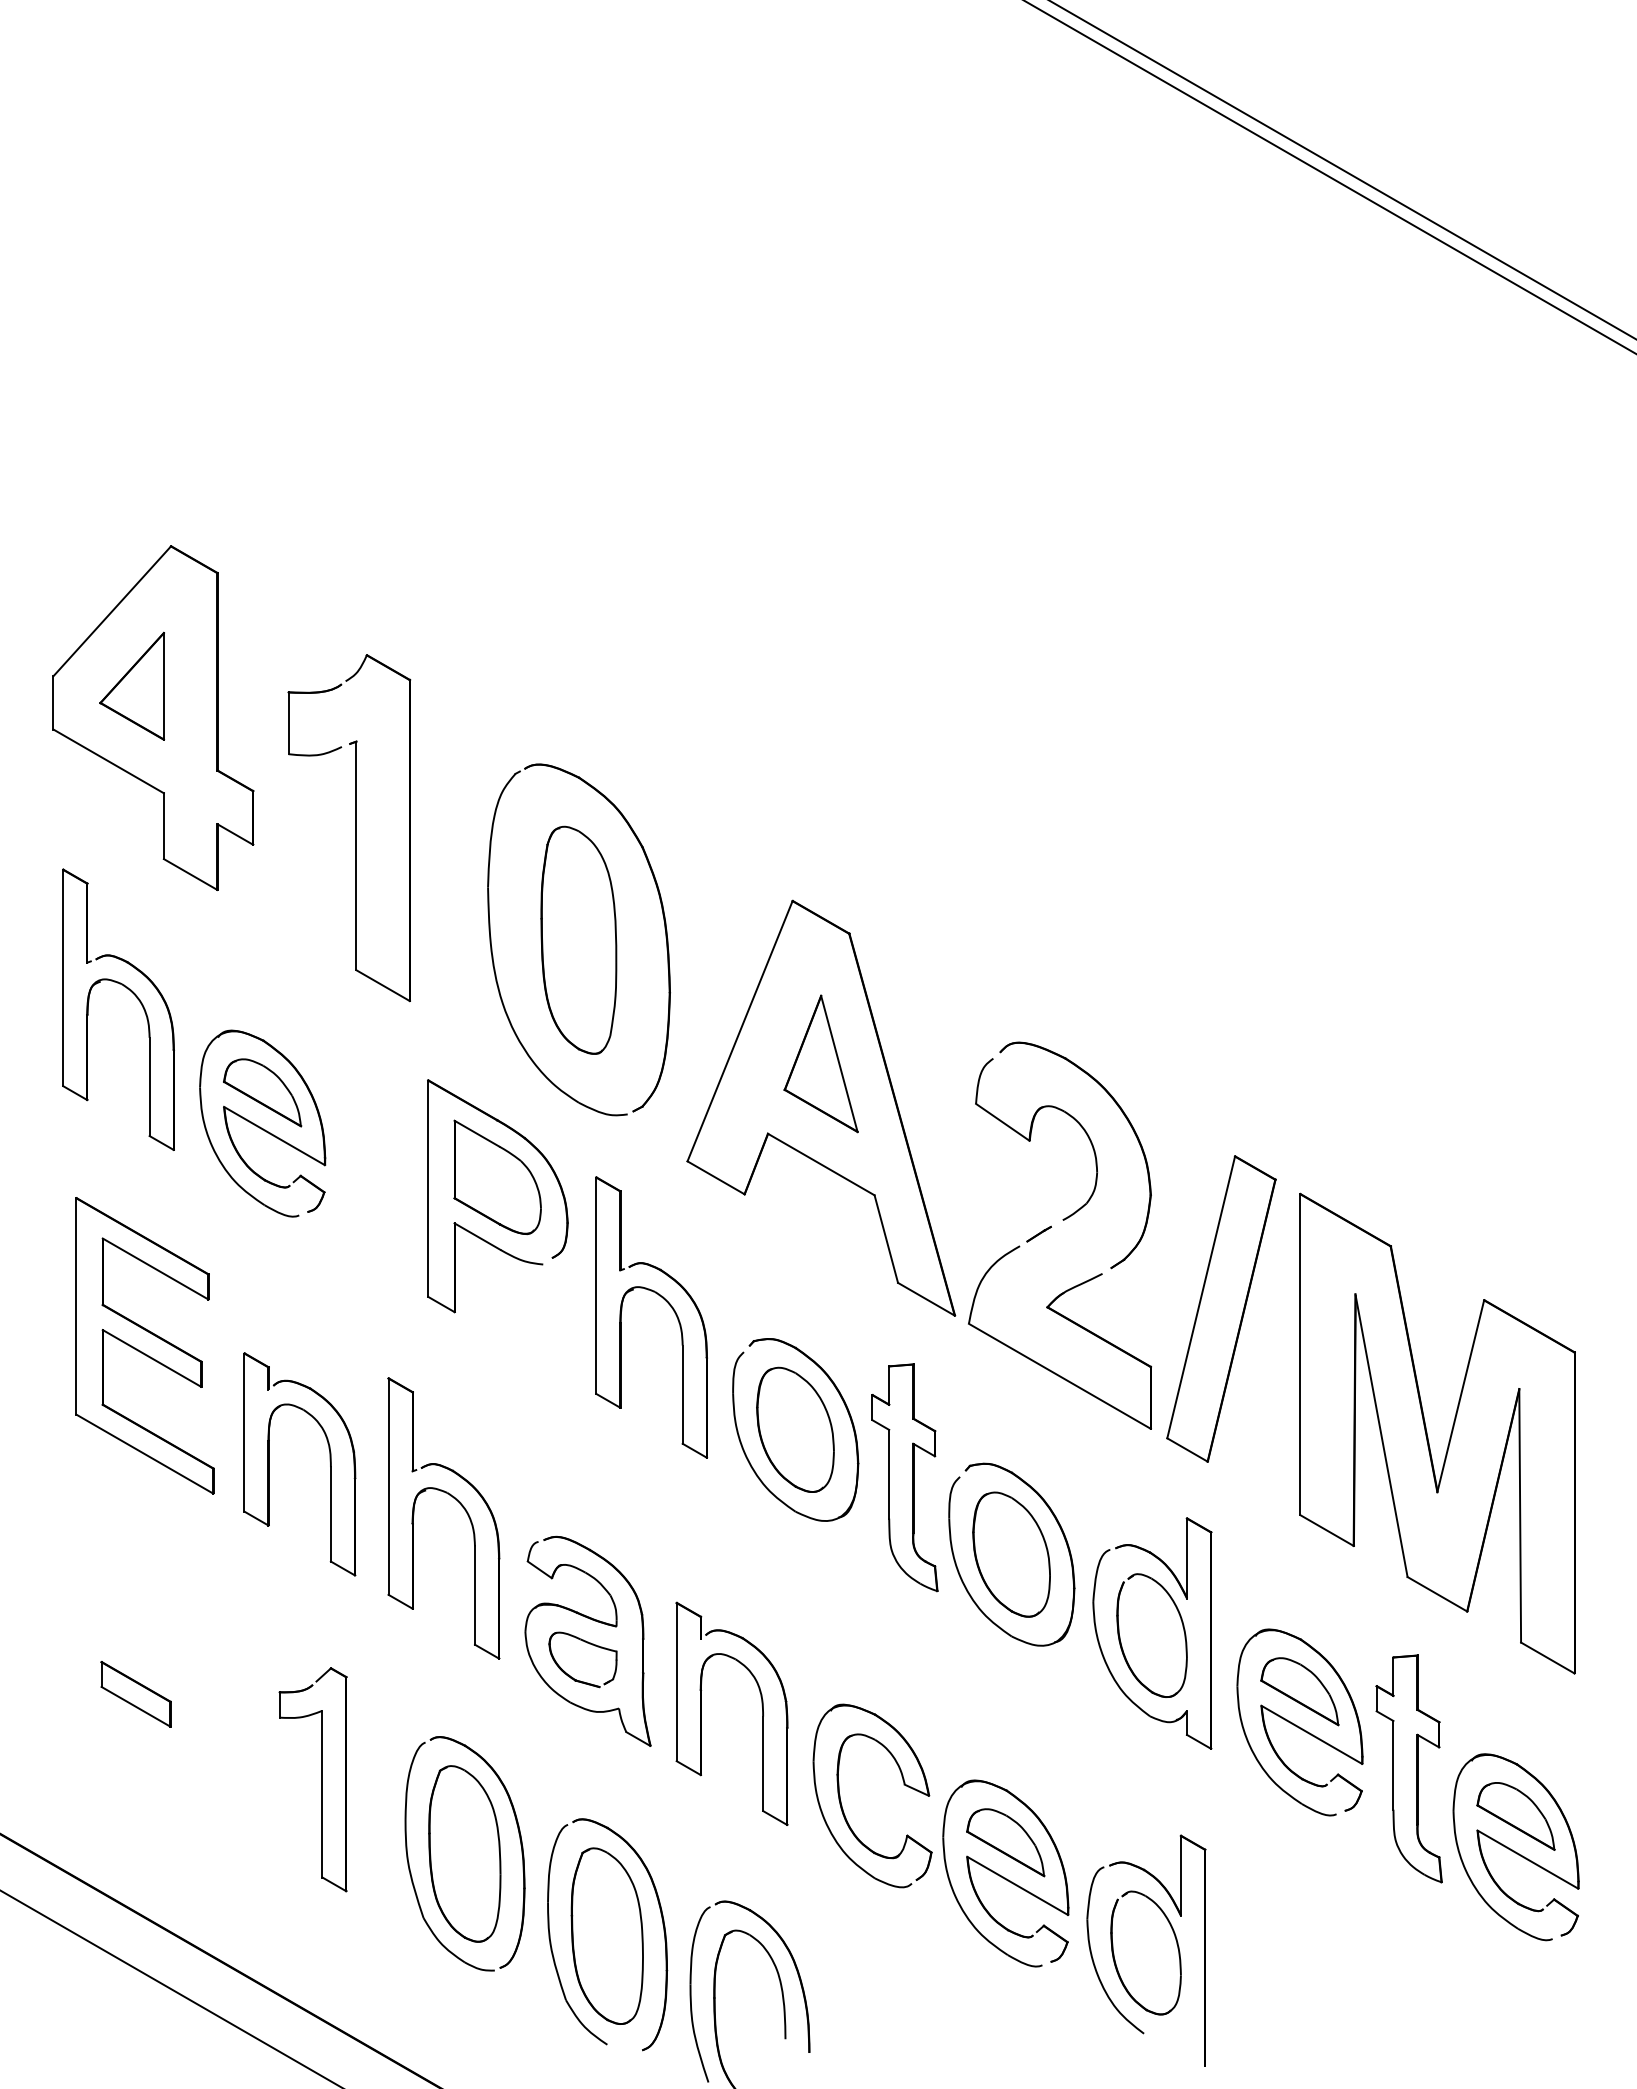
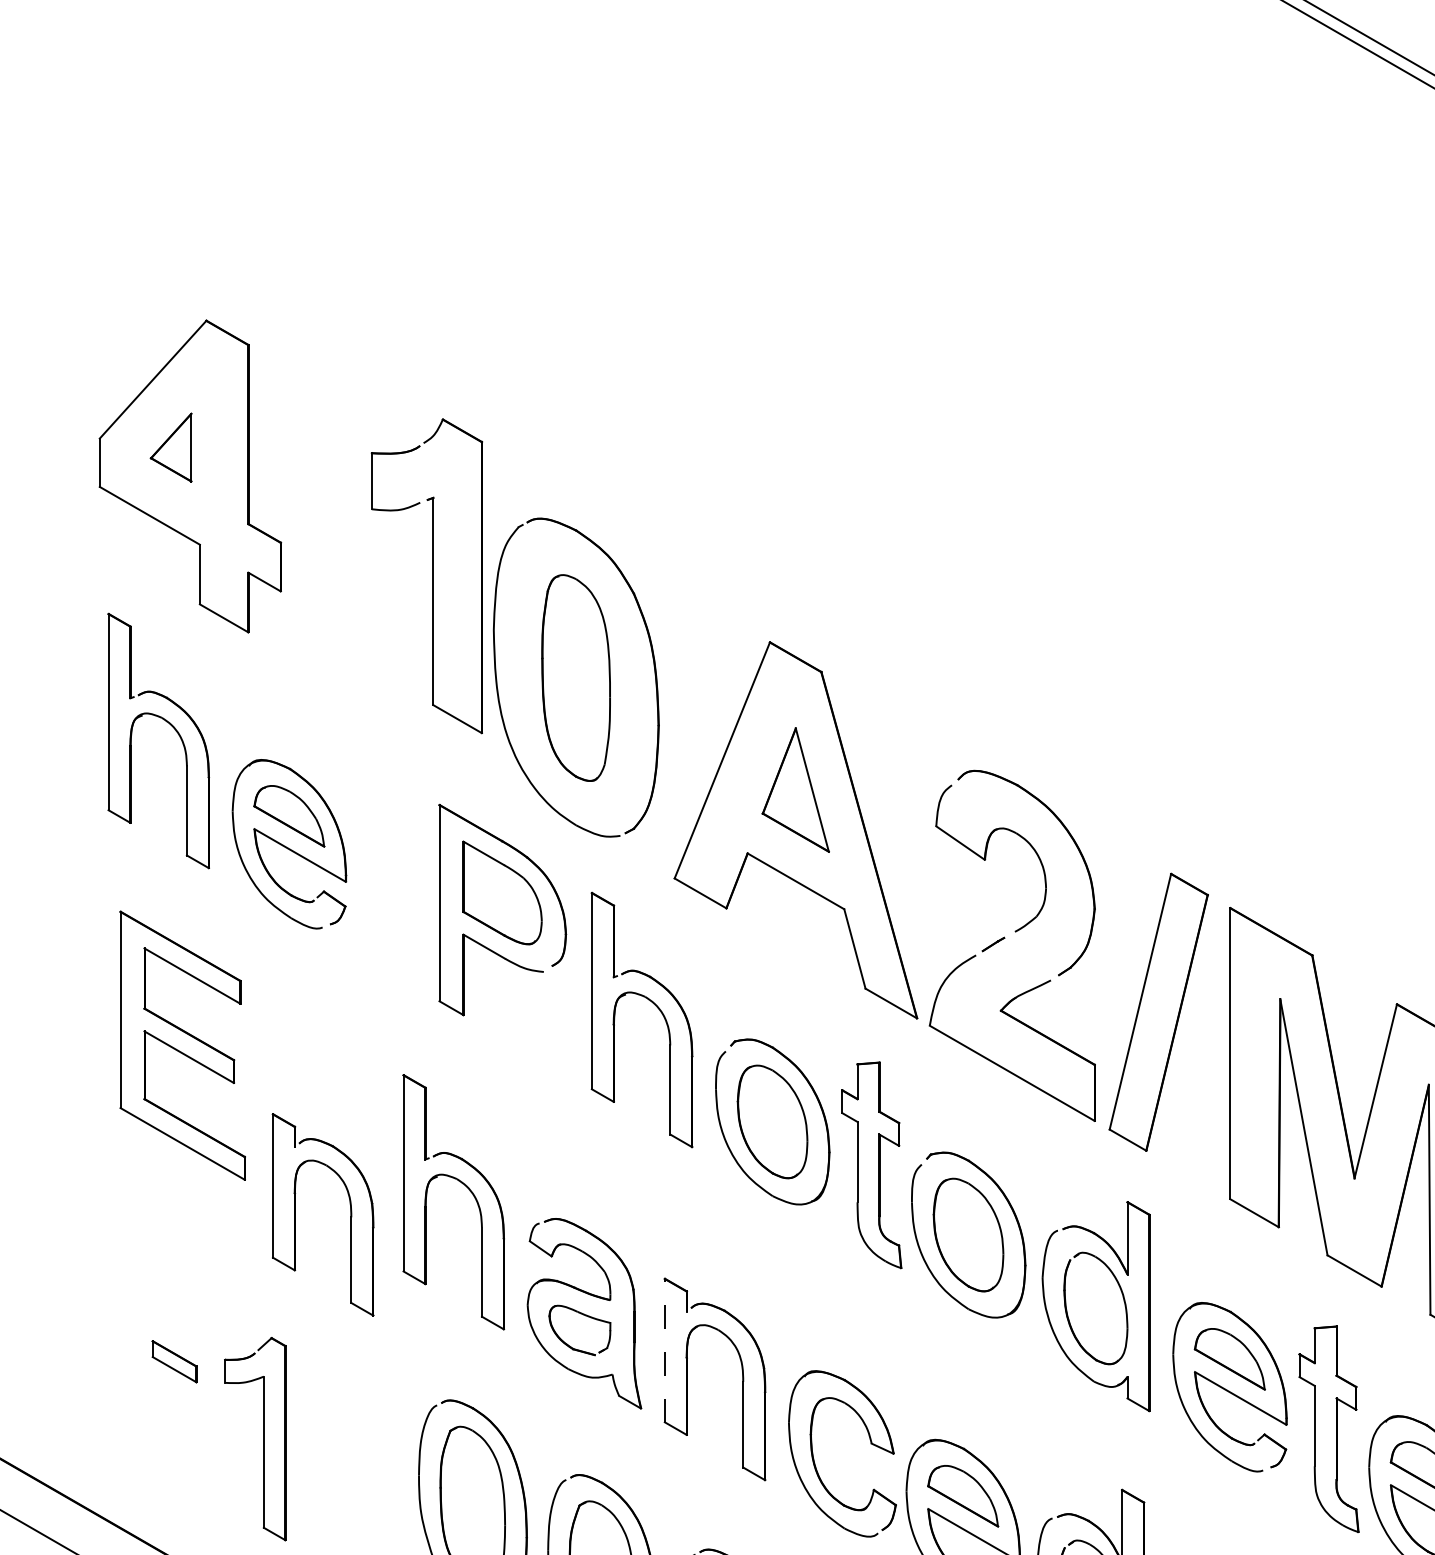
part: (132, 685) -> (171, 446), size x0.7
part: (349, 828) -> (427, 576), moved
part: (269, 1464) -> (295, 1214), moved
line: (676, 1681) -> (664, 1350), solid -> dashed
part: (135, 1694) -> (174, 1361), size x0.7
part: (321, 1779) -> (263, 1438), moved

